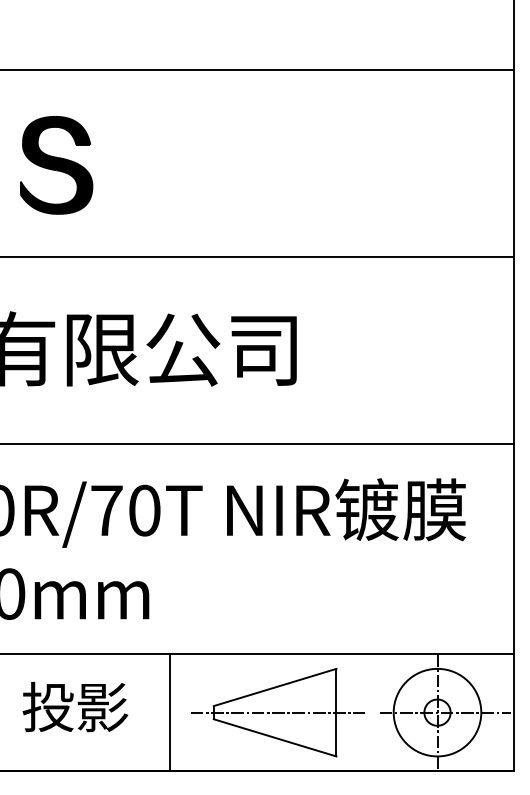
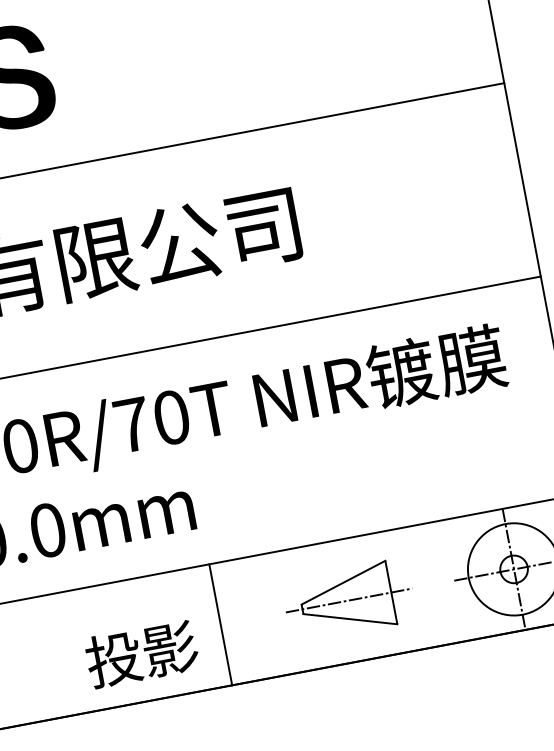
text: (75, 707) -> (142, 654), moved
line: (170, 712) -> (221, 624), moved
part: (277, 712) -> (348, 600), size x0.7

